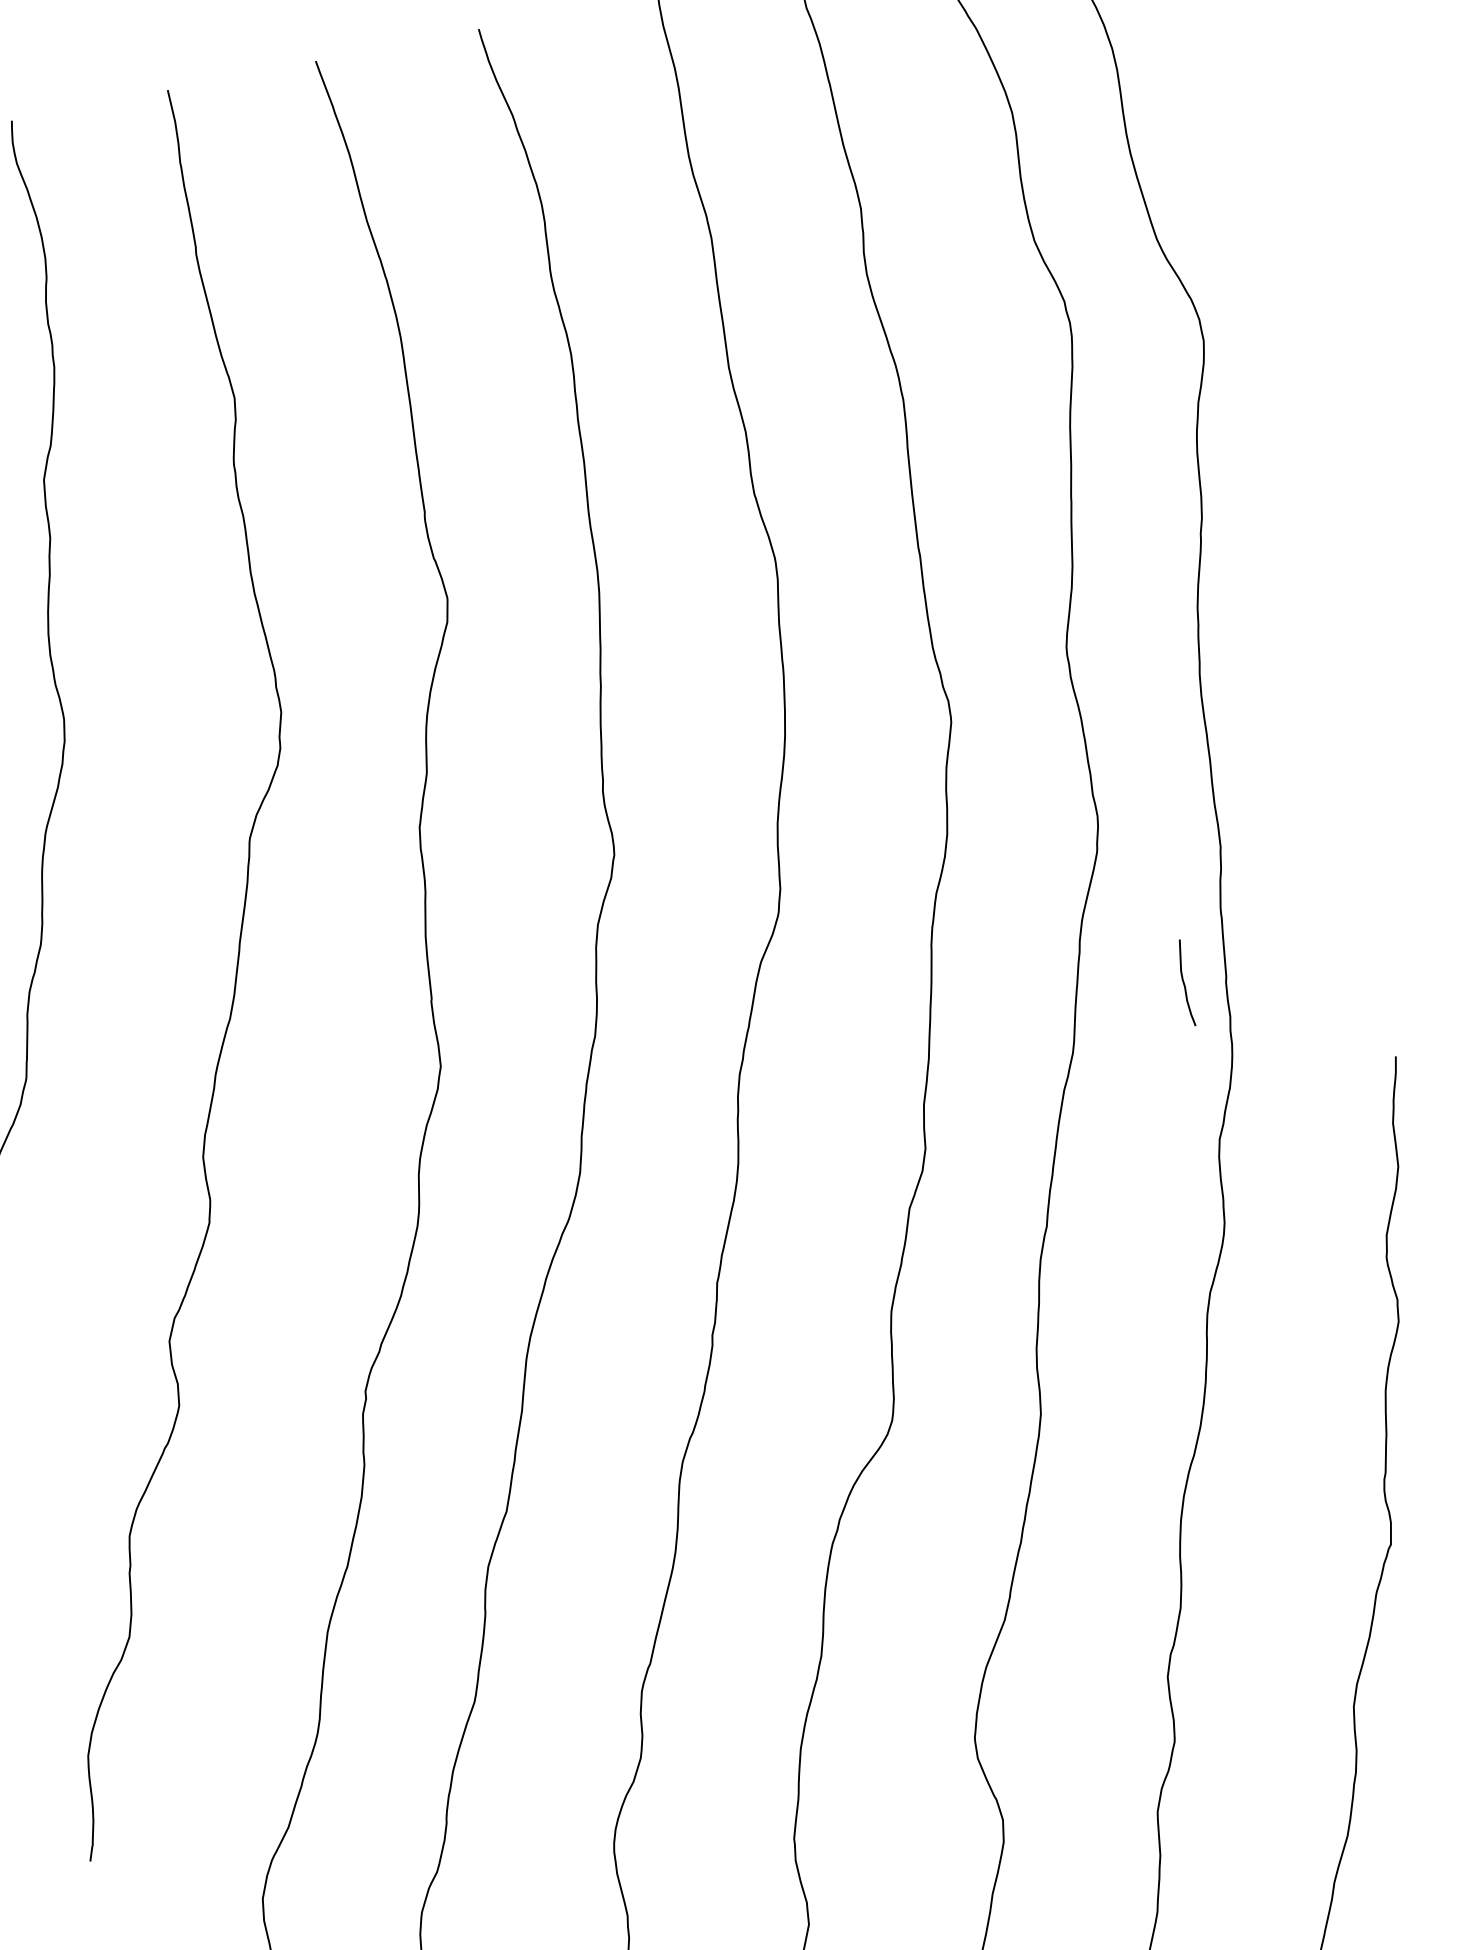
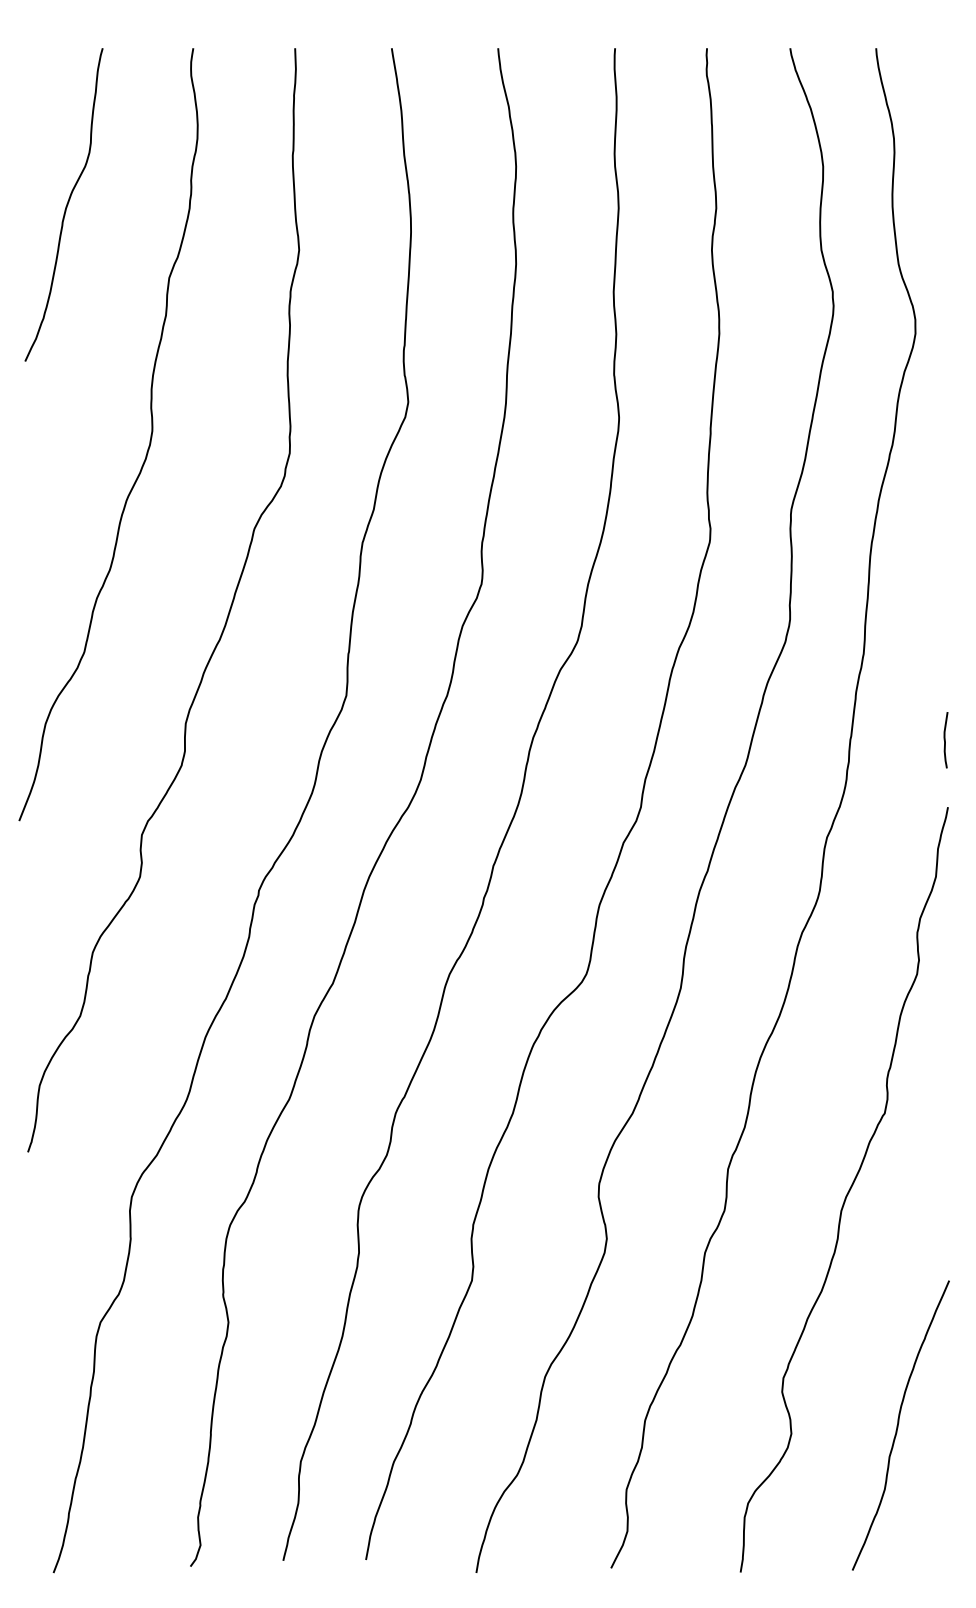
curve: (1185, 983) -> (945, 740), moved

